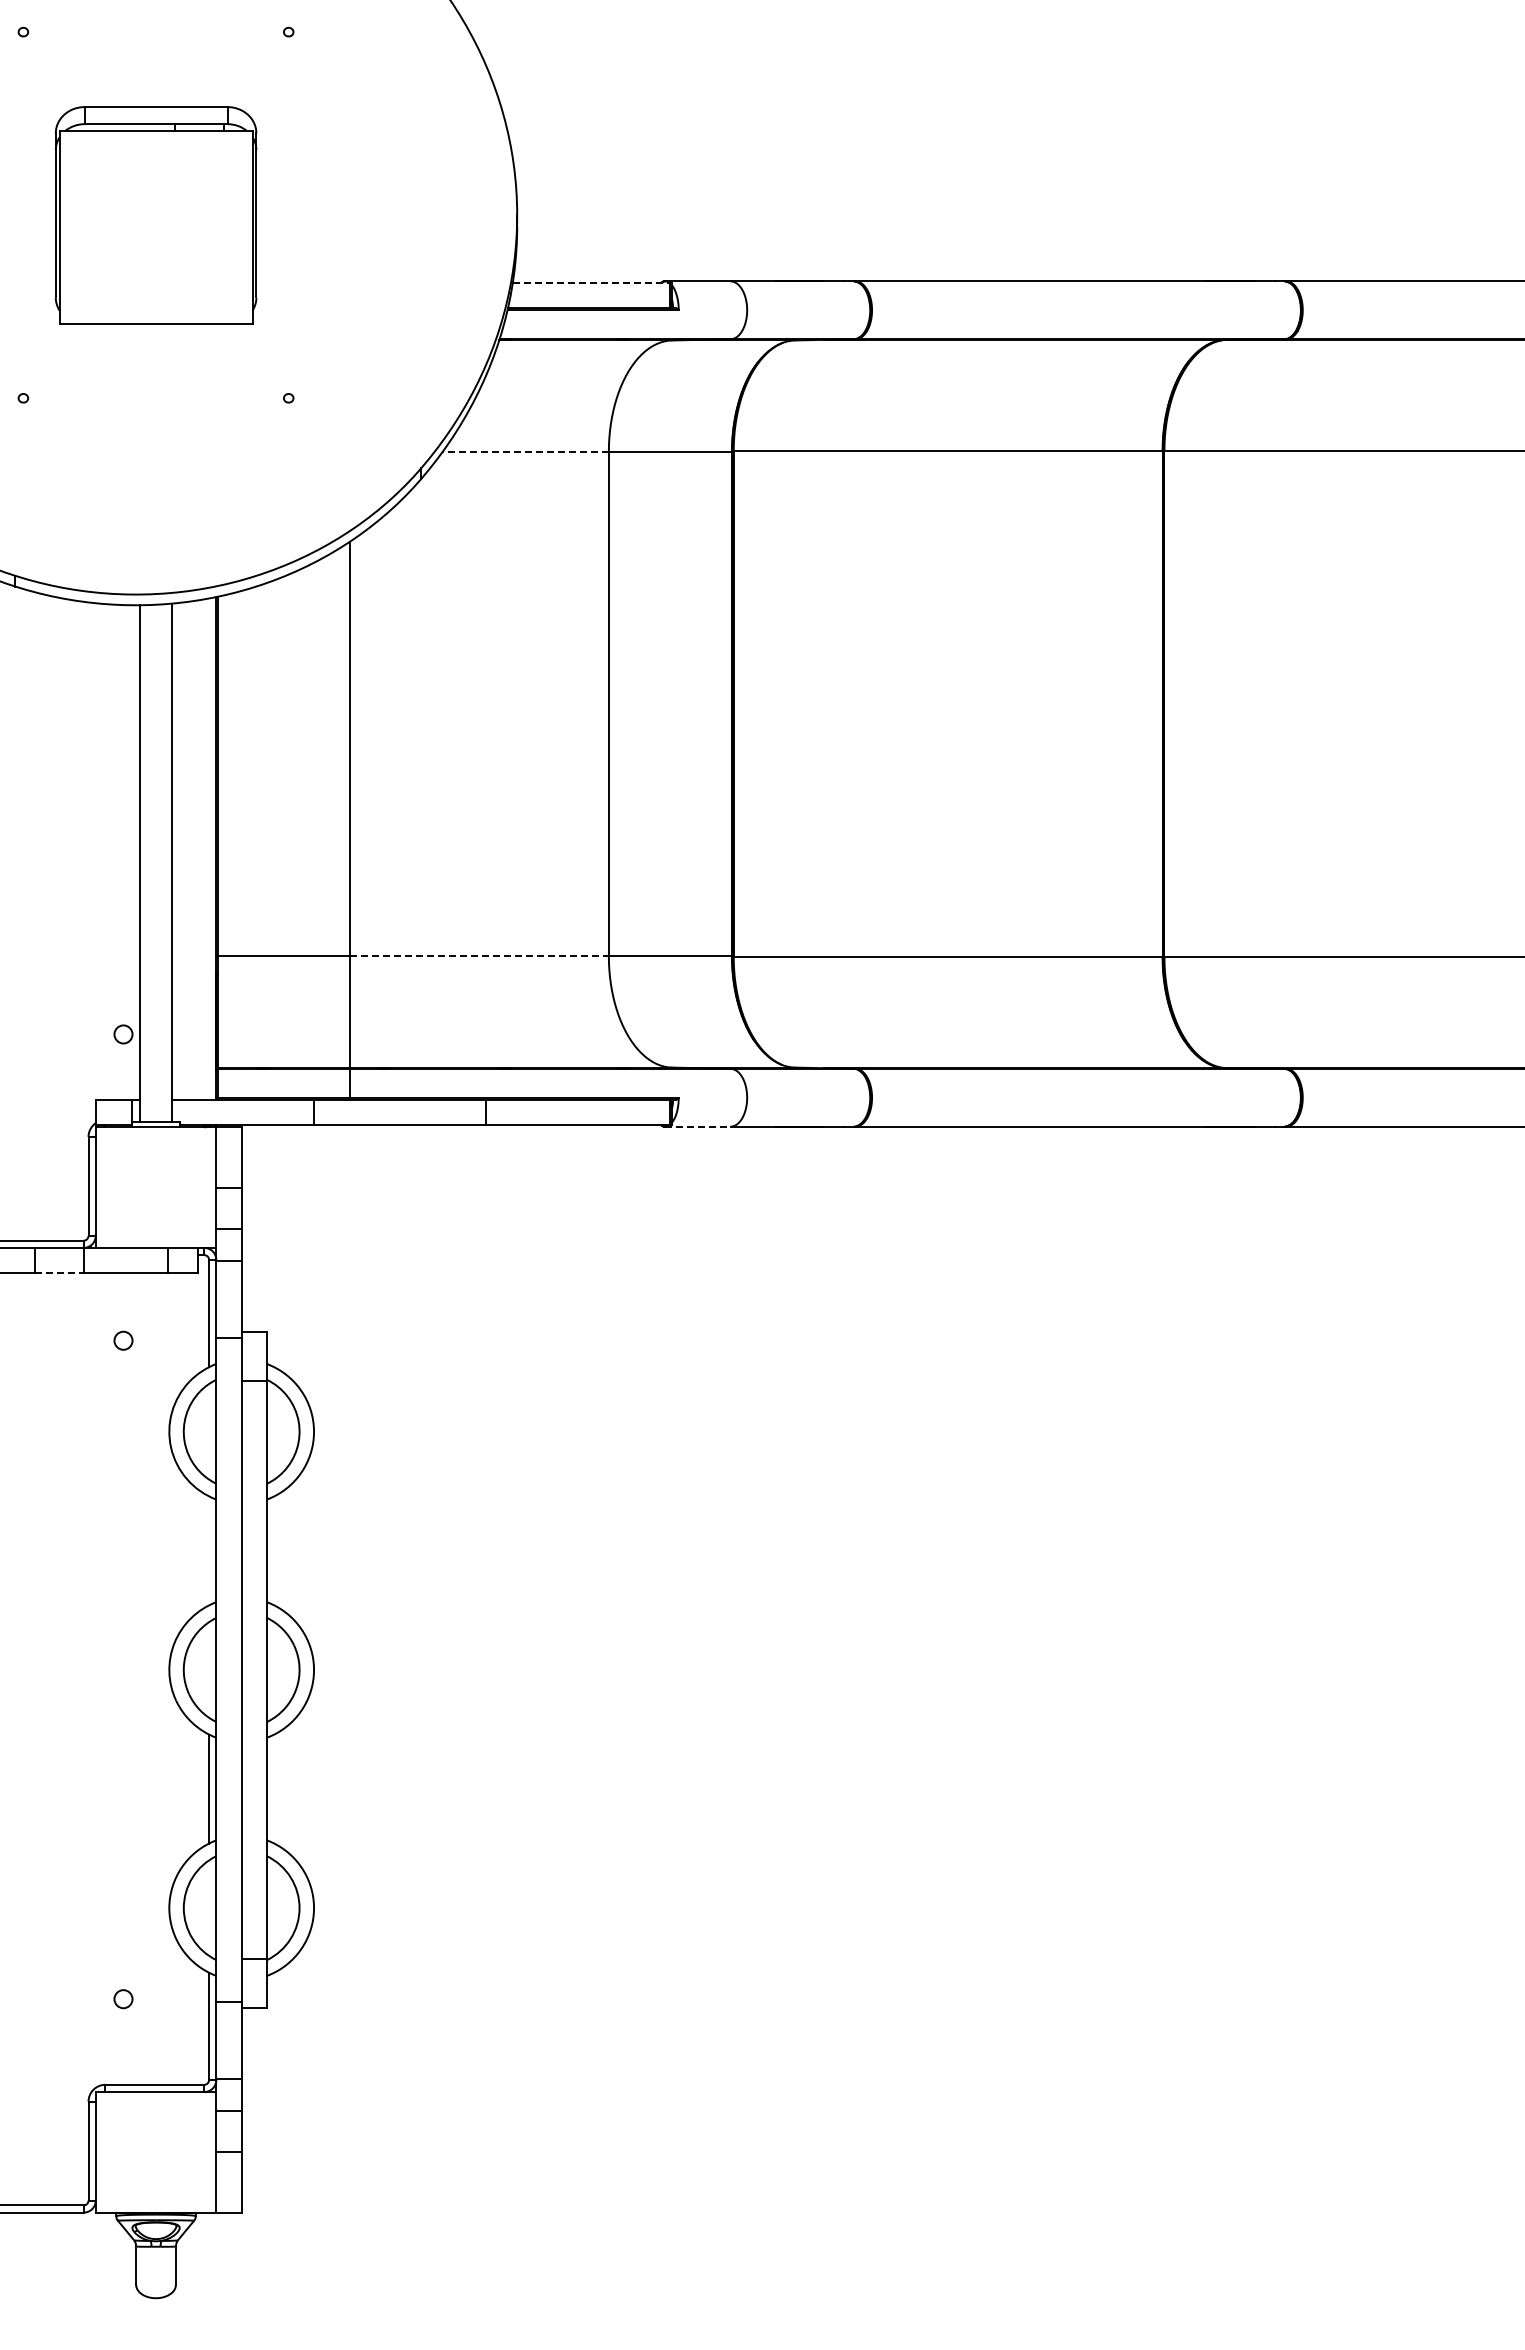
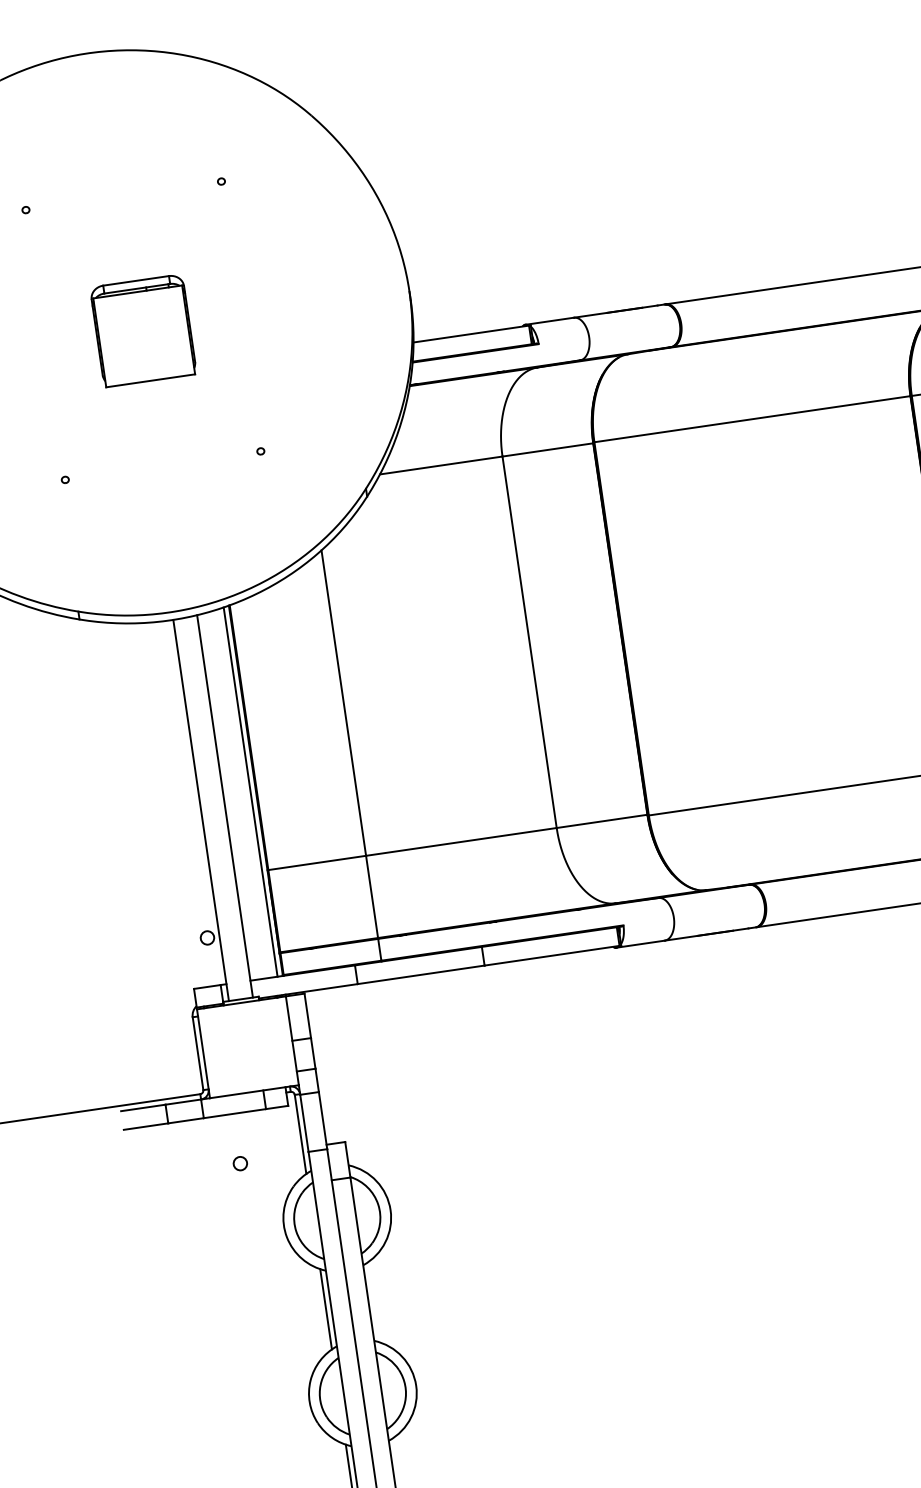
part: (155, 214) -> (142, 330), size x0.62
line: (591, 283) -> (471, 334), dashed -> solid
line: (525, 452) -> (441, 465), dashed -> solid
line: (209, 848) -> (250, 791), added
line: (480, 956) -> (462, 842), dashed -> solid
line: (697, 1126) -> (640, 944), dashed -> solid
line: (60, 1273) -> (186, 1120), dashed -> solid
line: (209, 1550) -> (326, 1308), added

